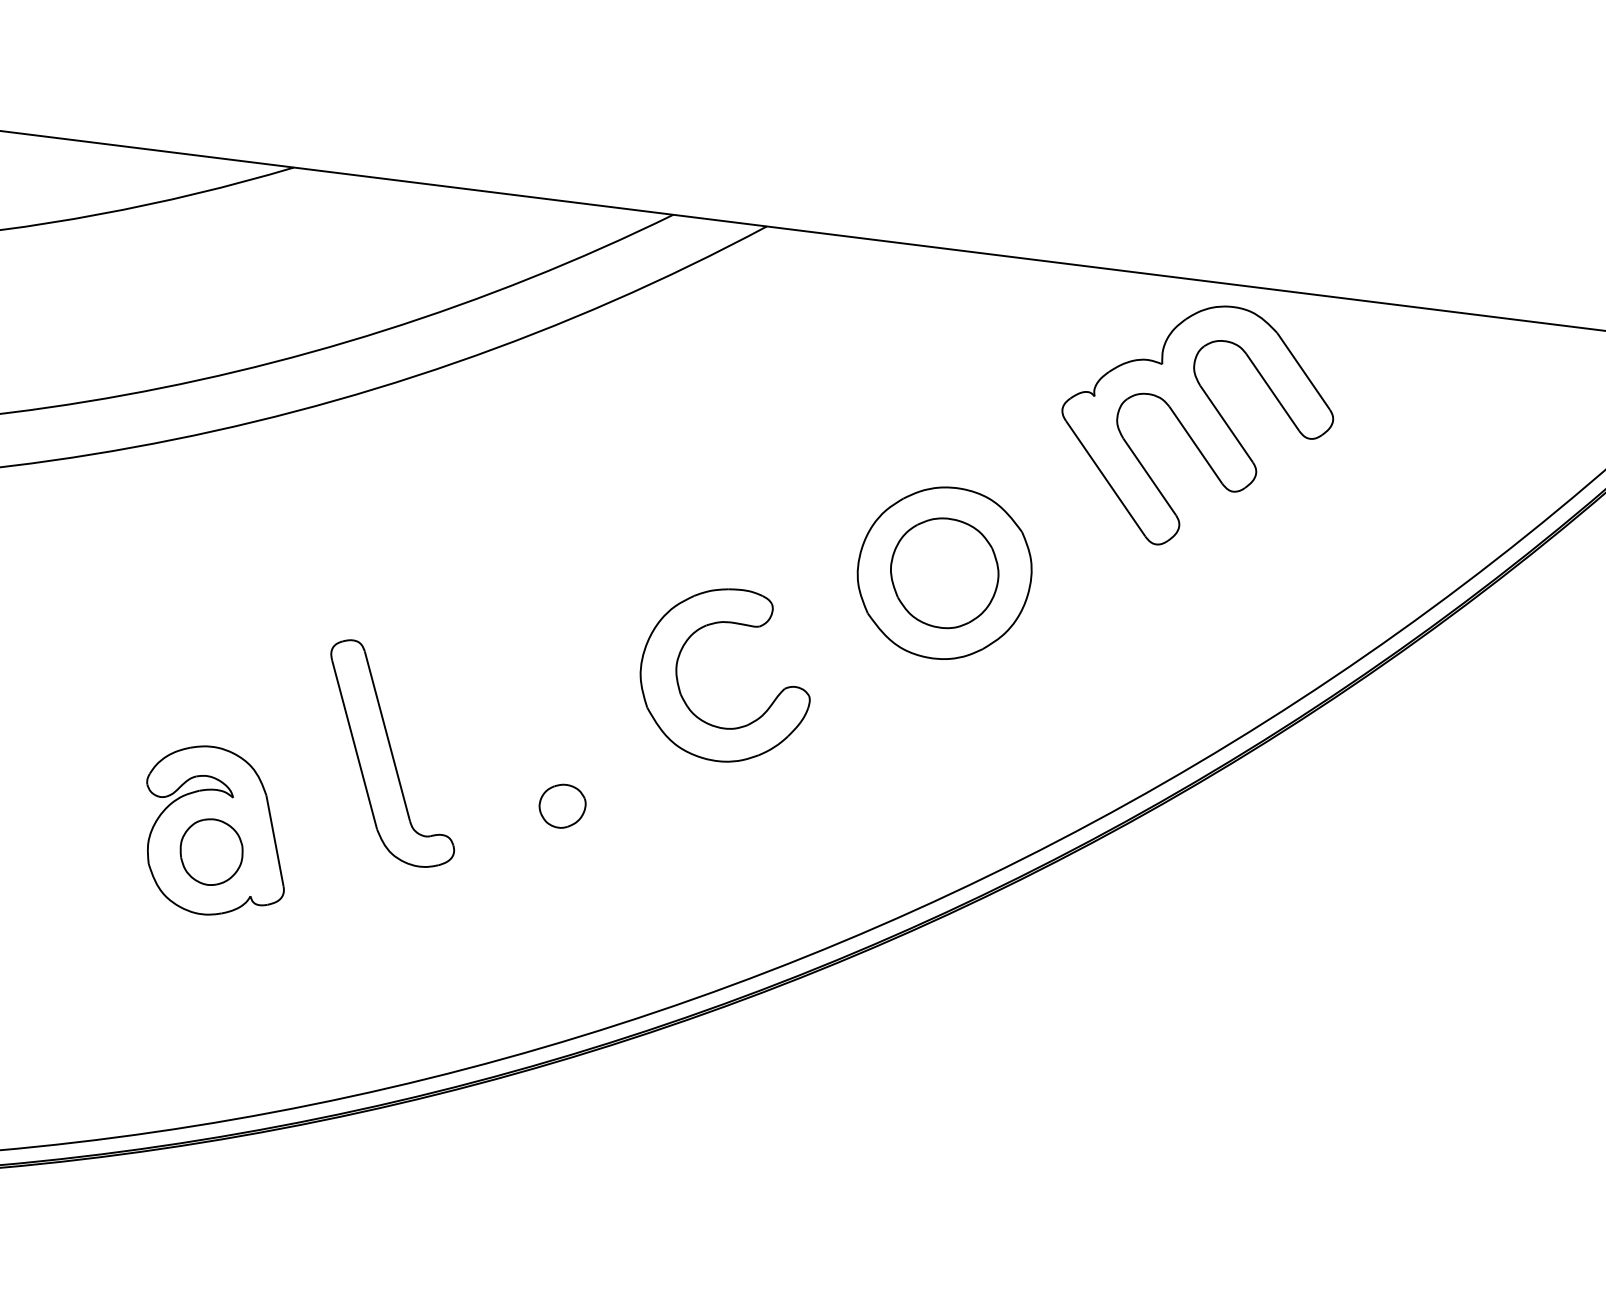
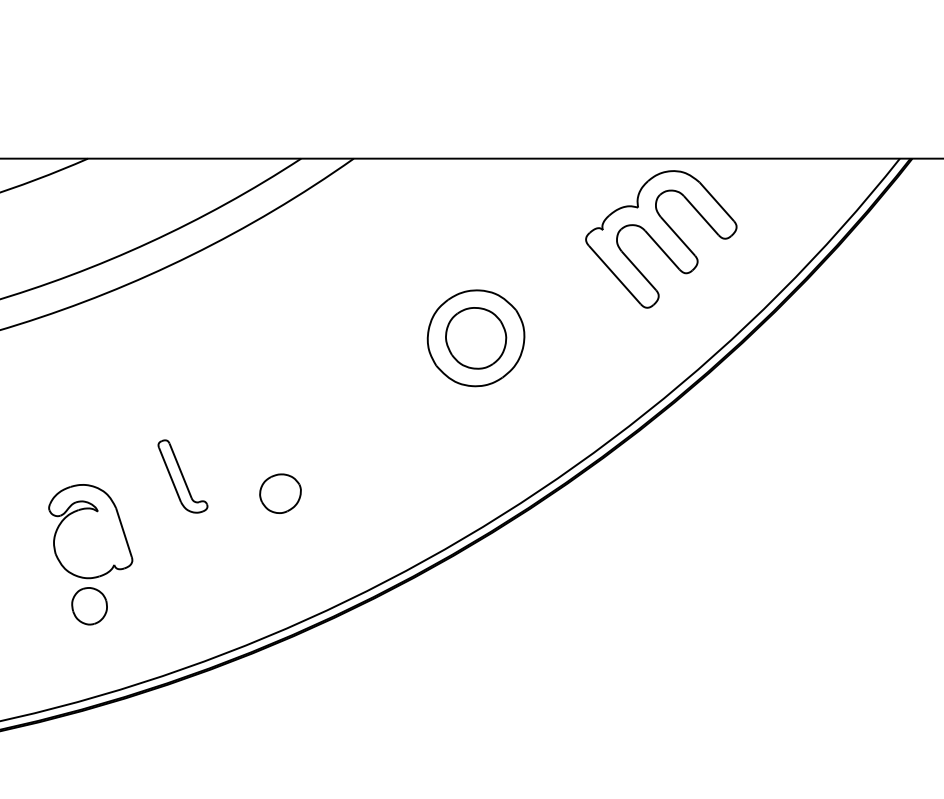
part: (1196, 426) -> (661, 239), moved
part: (681, 688) -> (338, 420), removed
part: (391, 754) -> (182, 476), size x0.6
part: (562, 805) -> (280, 493), size x1.6
part: (211, 852) -> (89, 606), moved

